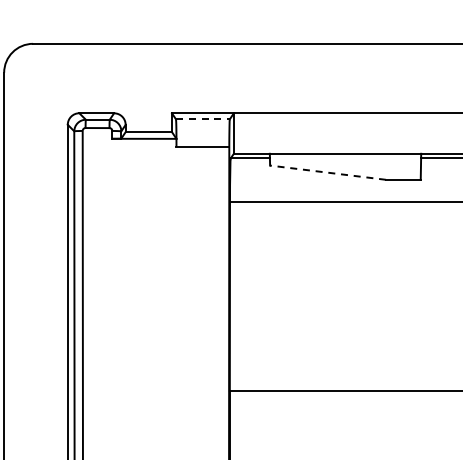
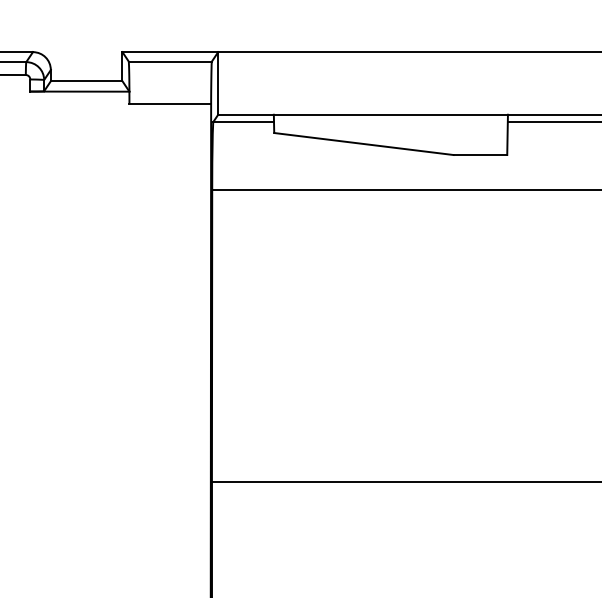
line: (202, 119) -> (169, 61), dashed -> solid
line: (327, 172) -> (363, 143), dashed -> solid

